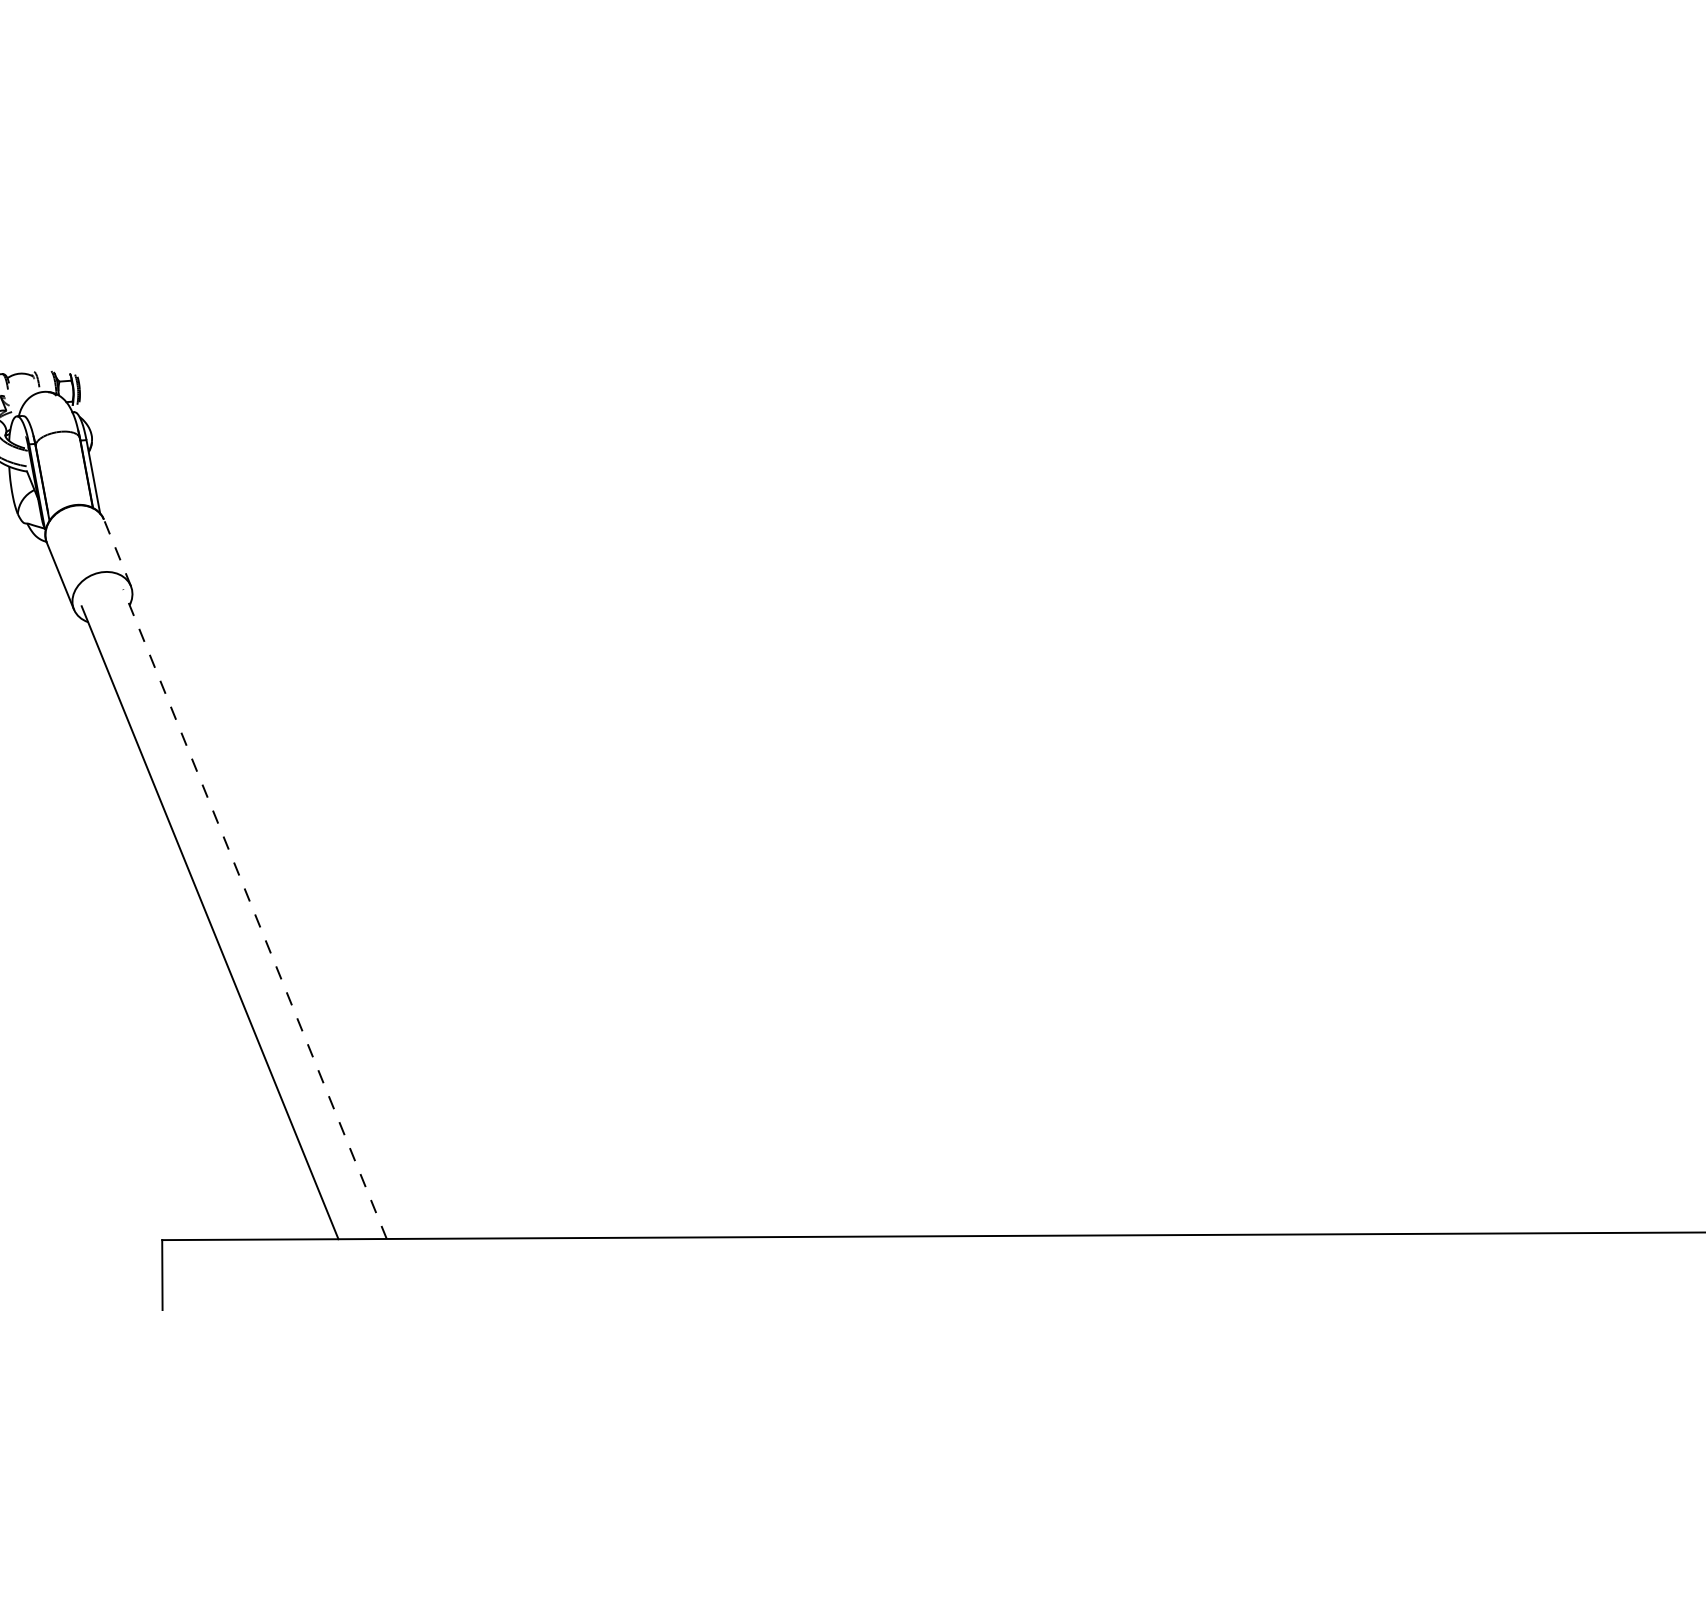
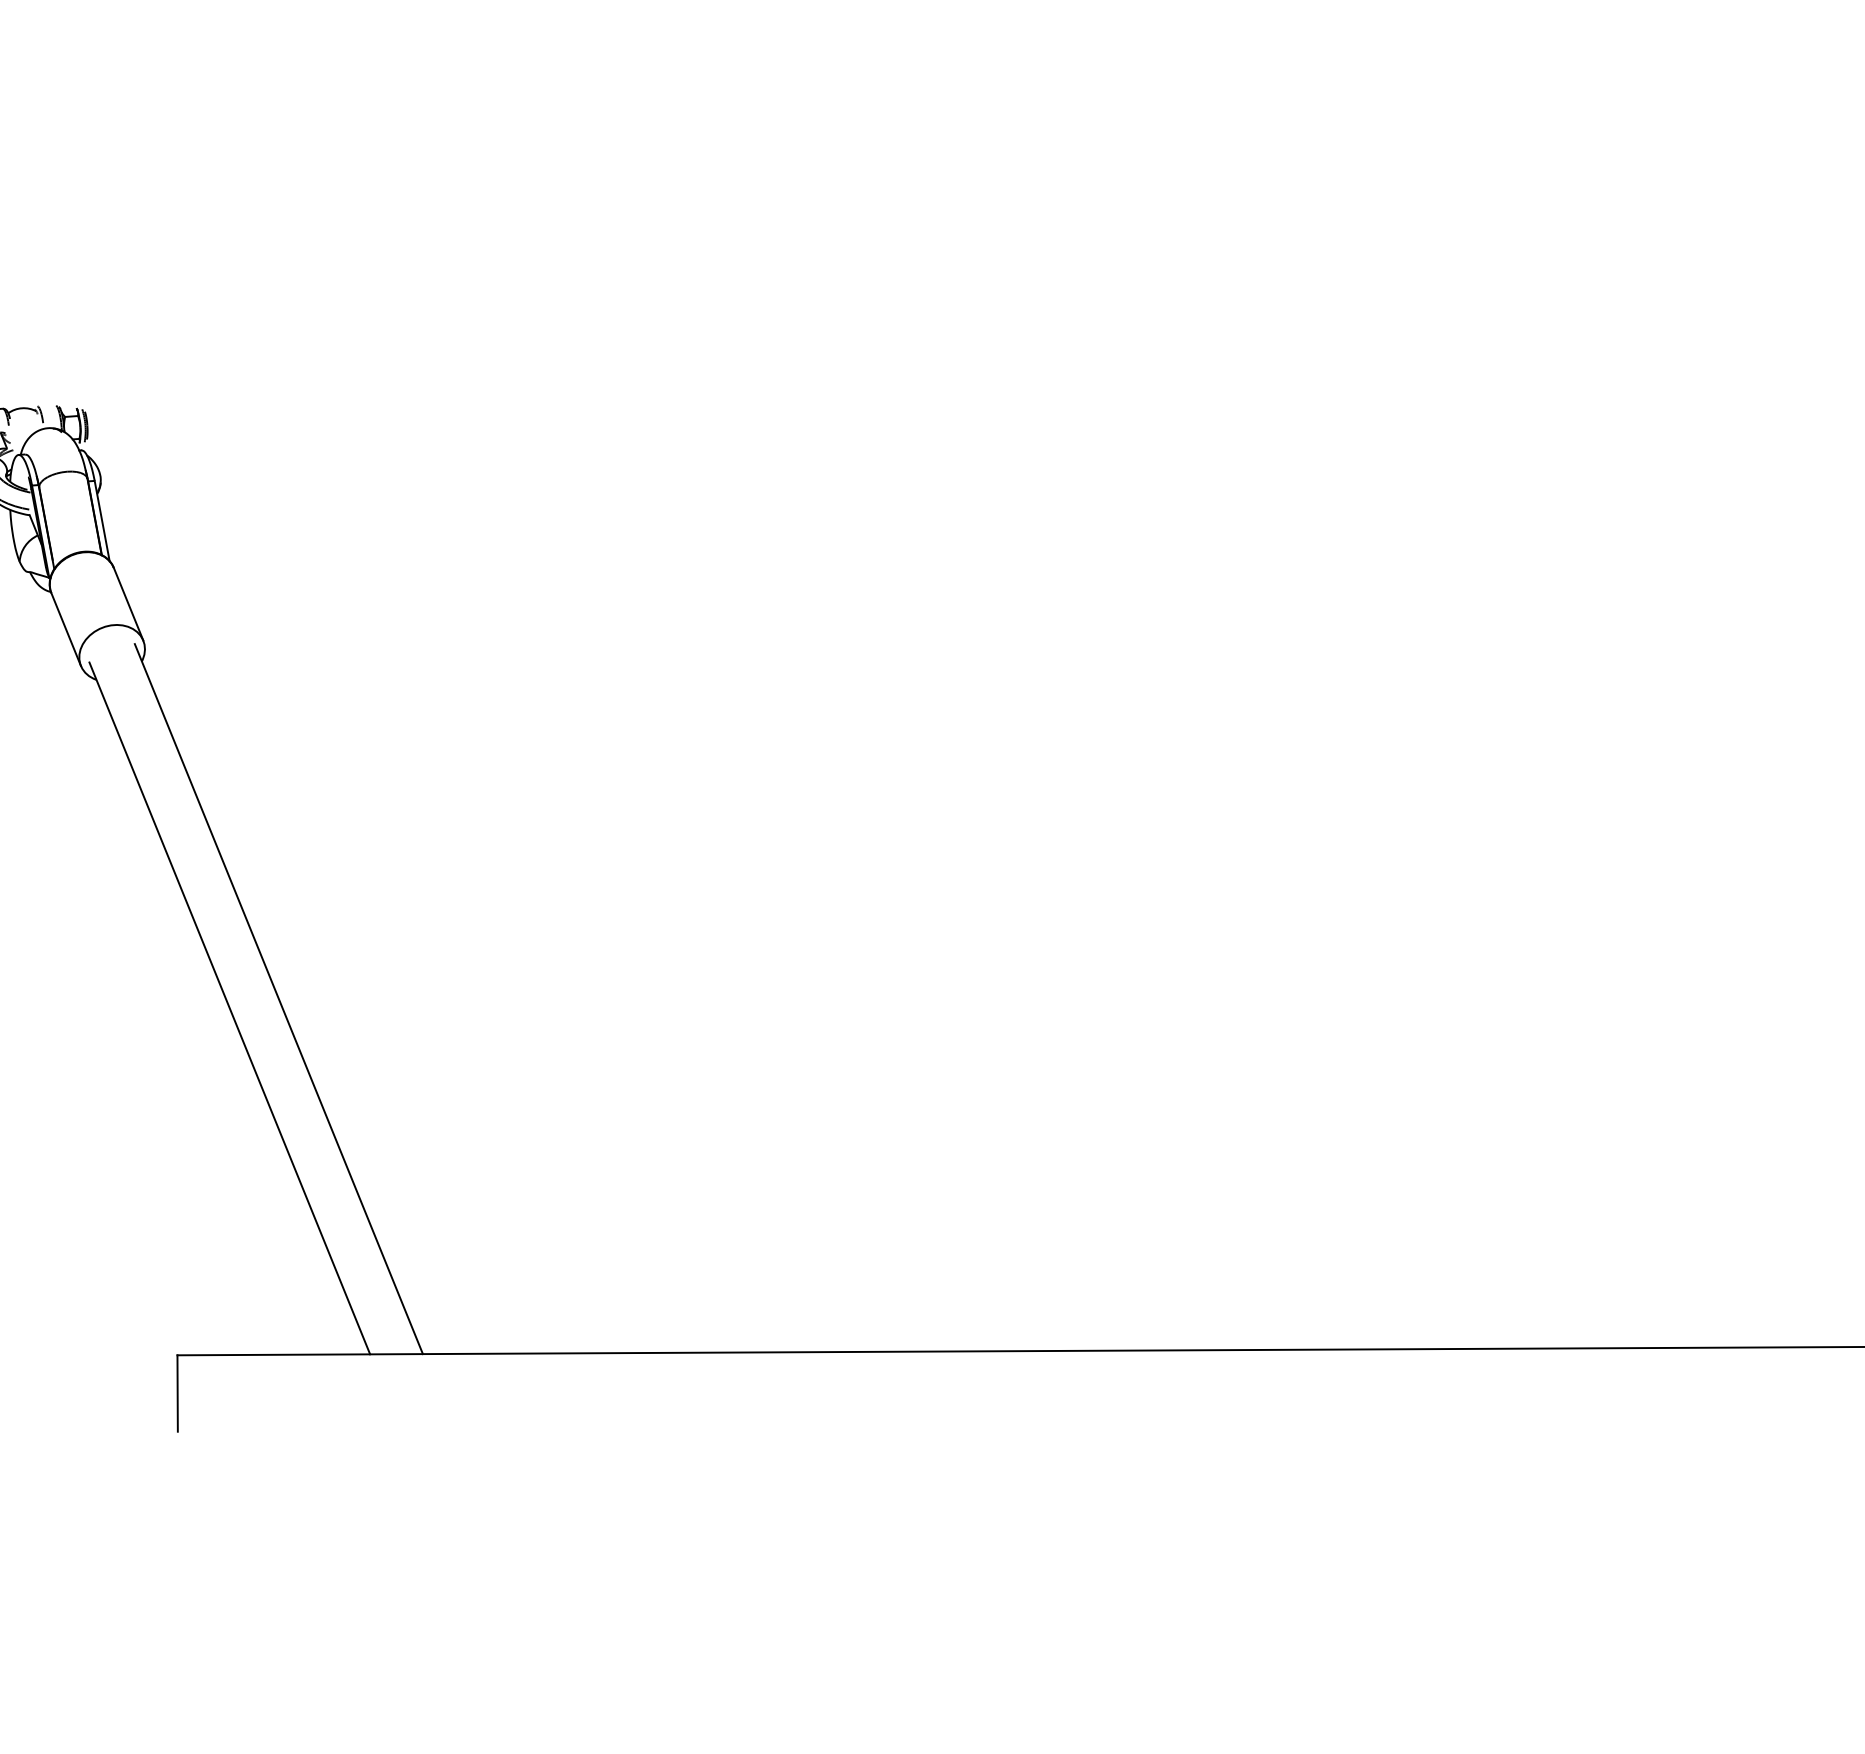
line: (117, 552) -> (128, 603), dashed -> solid
line: (254, 913) -> (278, 998), dashed -> solid

